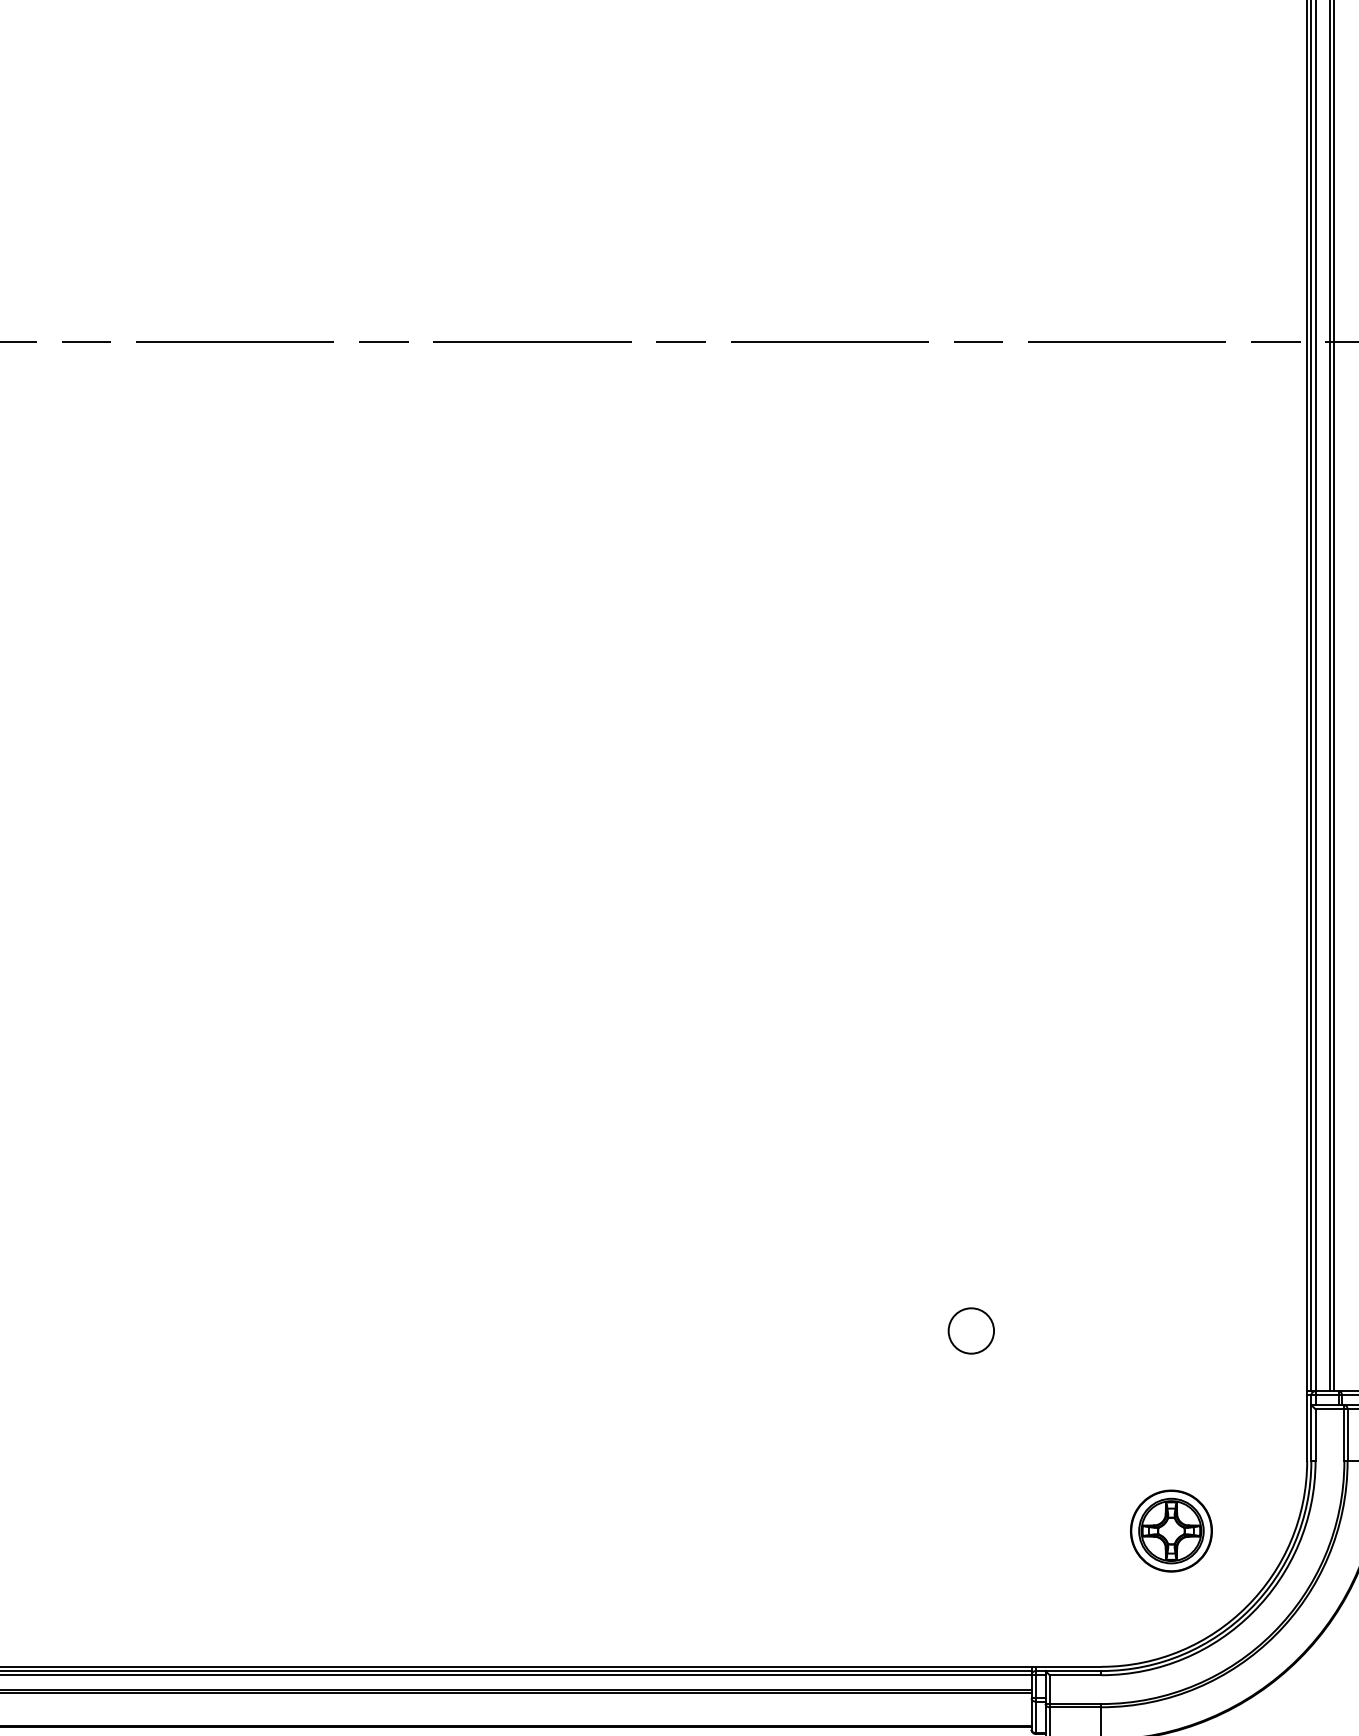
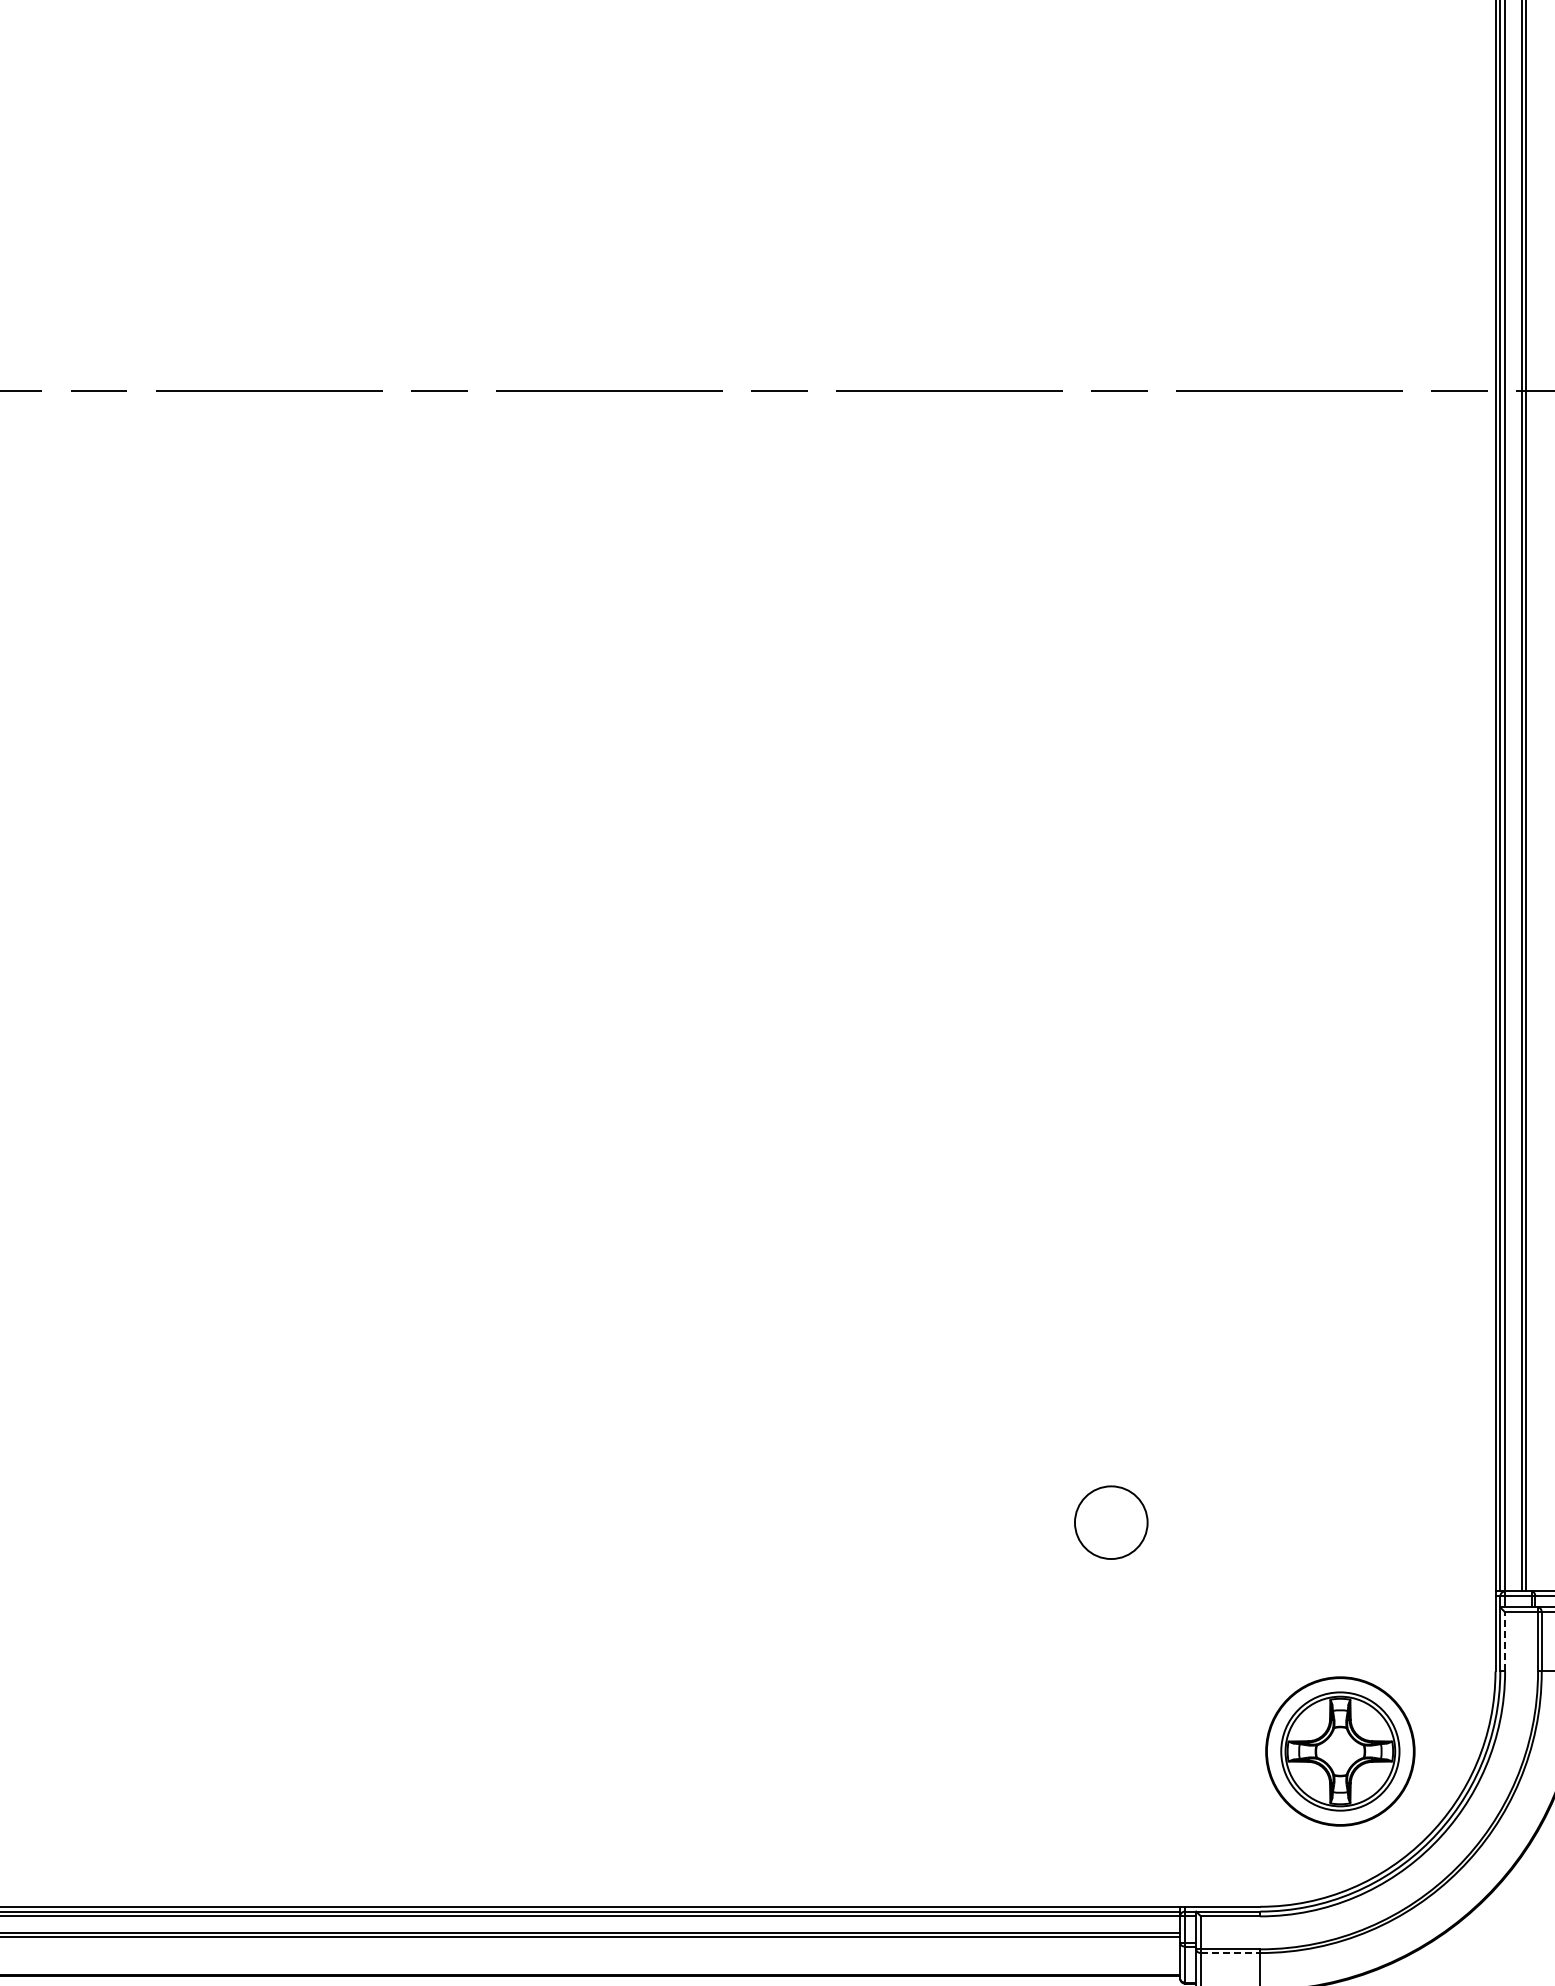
circle: (971, 1330) -> (1111, 1522), size x1.4
line: (1315, 1434) -> (1505, 1641), solid -> dashed
part: (1170, 1531) -> (1339, 1751), size x1.6
line: (1075, 1707) -> (1230, 1953), solid -> dashed

